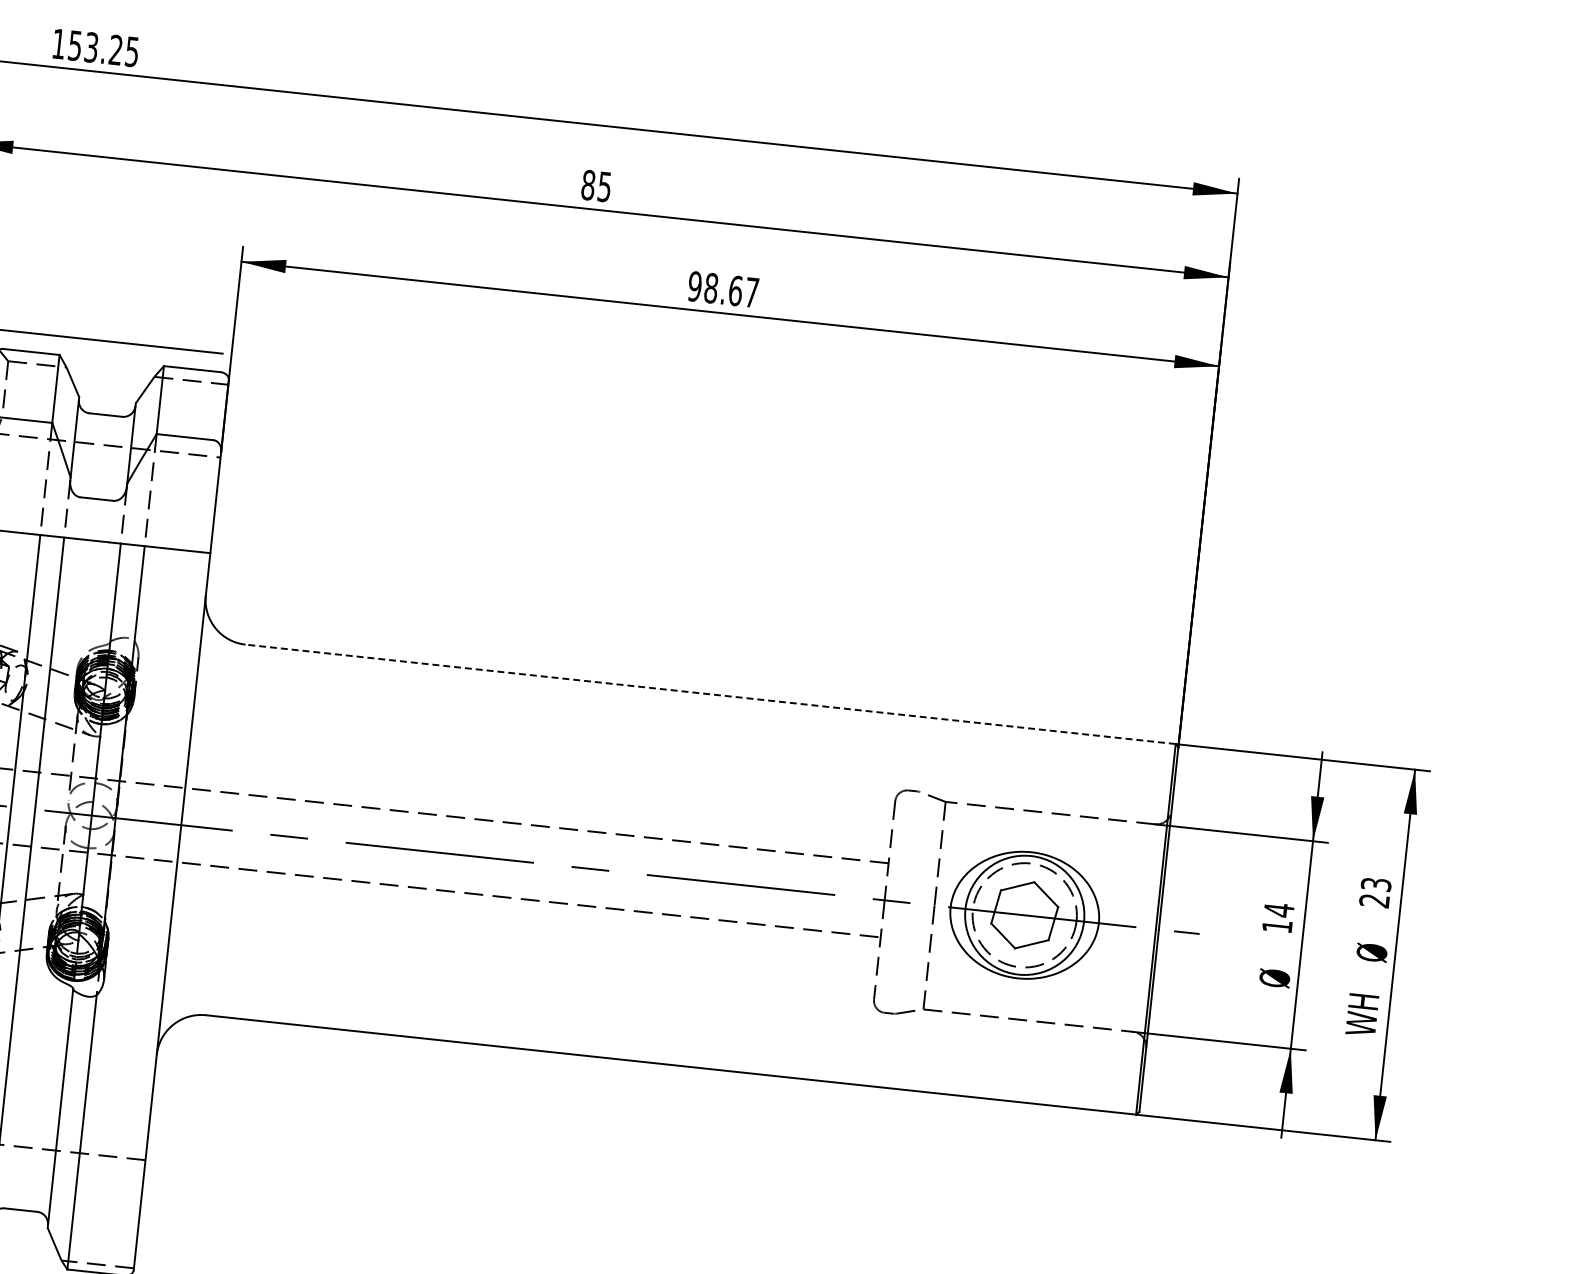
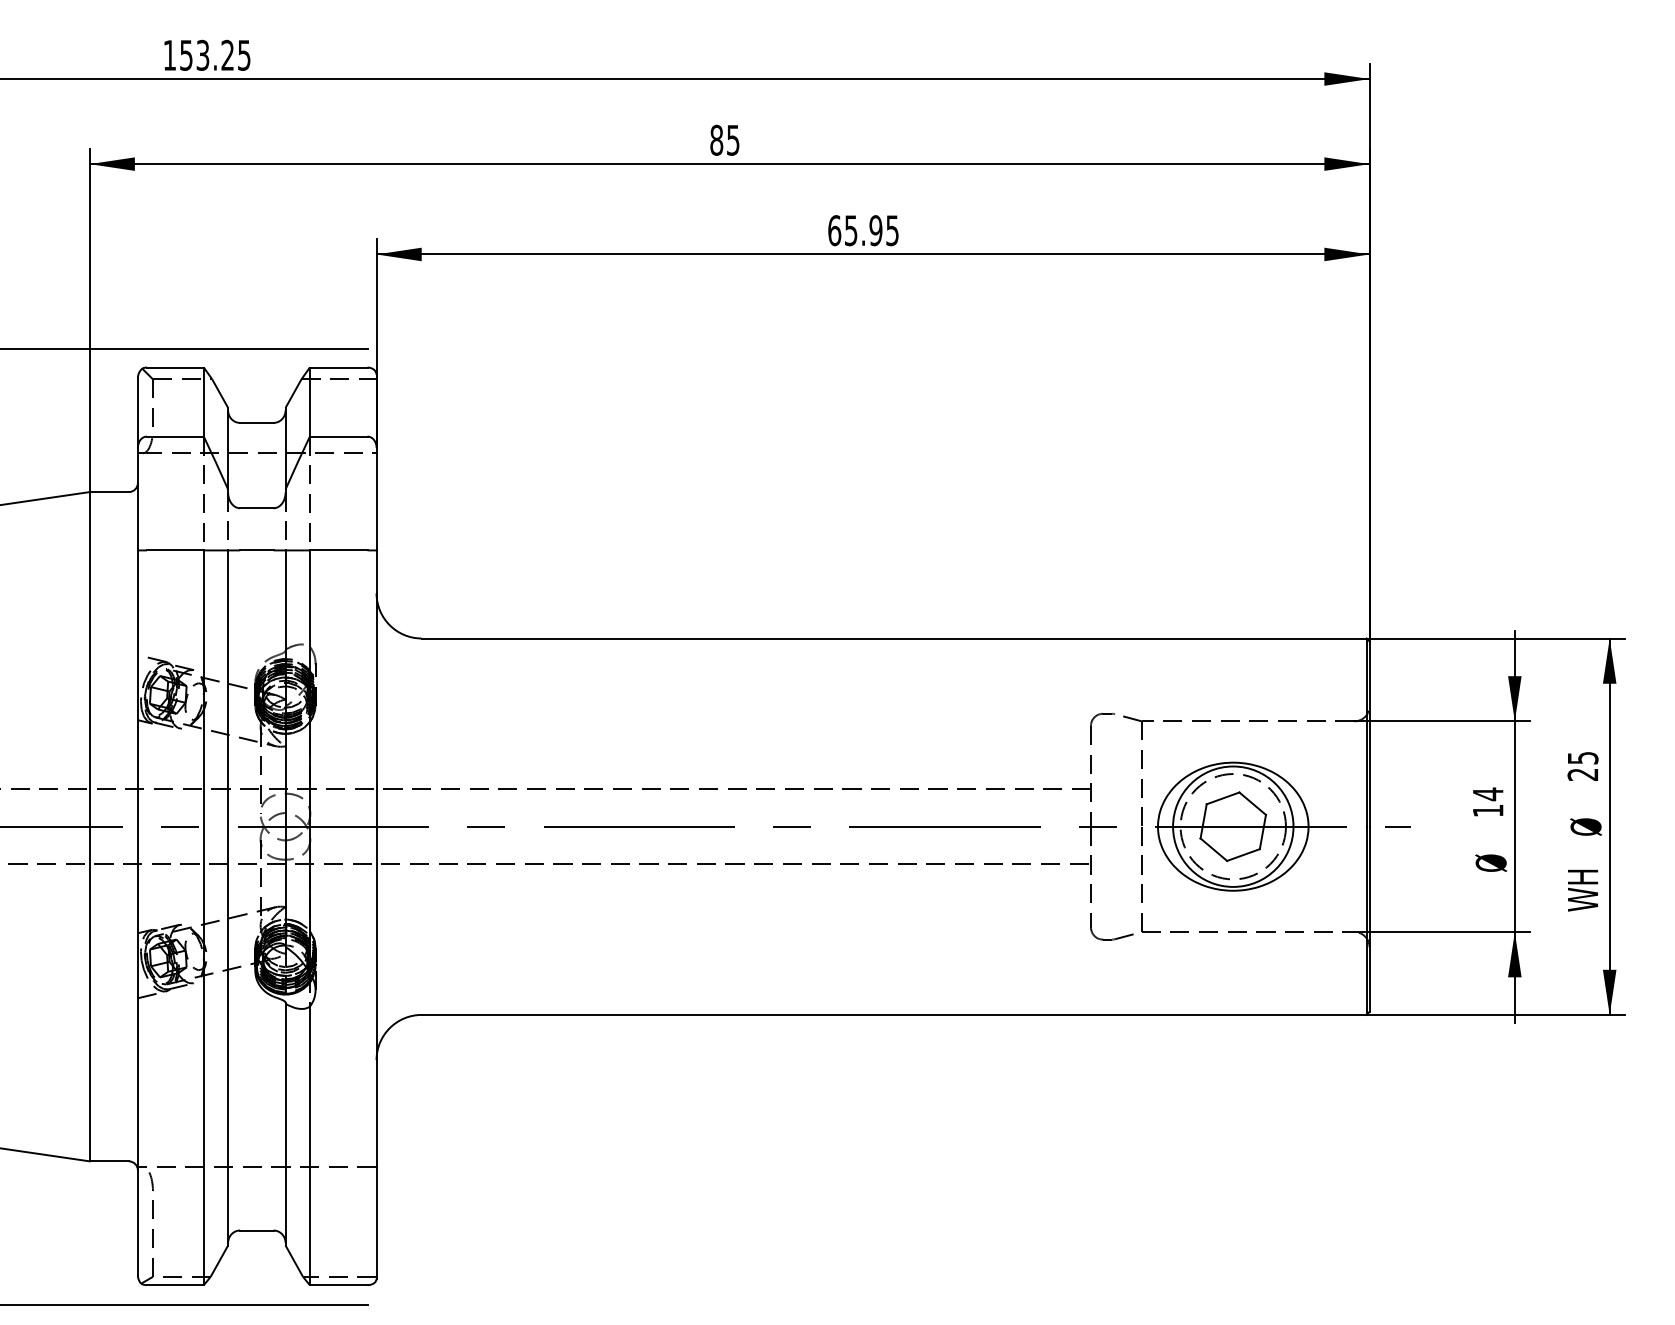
text: (723, 289) -> (863, 230), 98.67 -> 65.95
line: (710, 694) -> (893, 638), dashed -> solid
text: (1375, 883) -> (1582, 757), 23 -> 25

